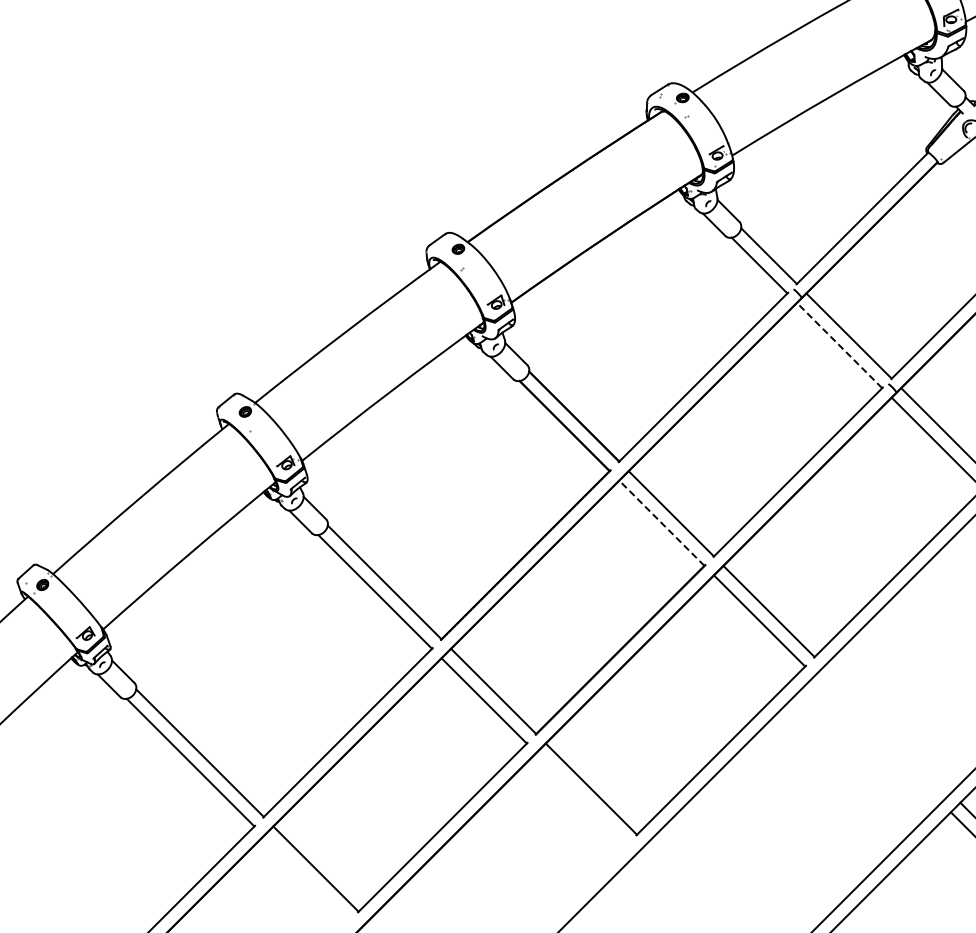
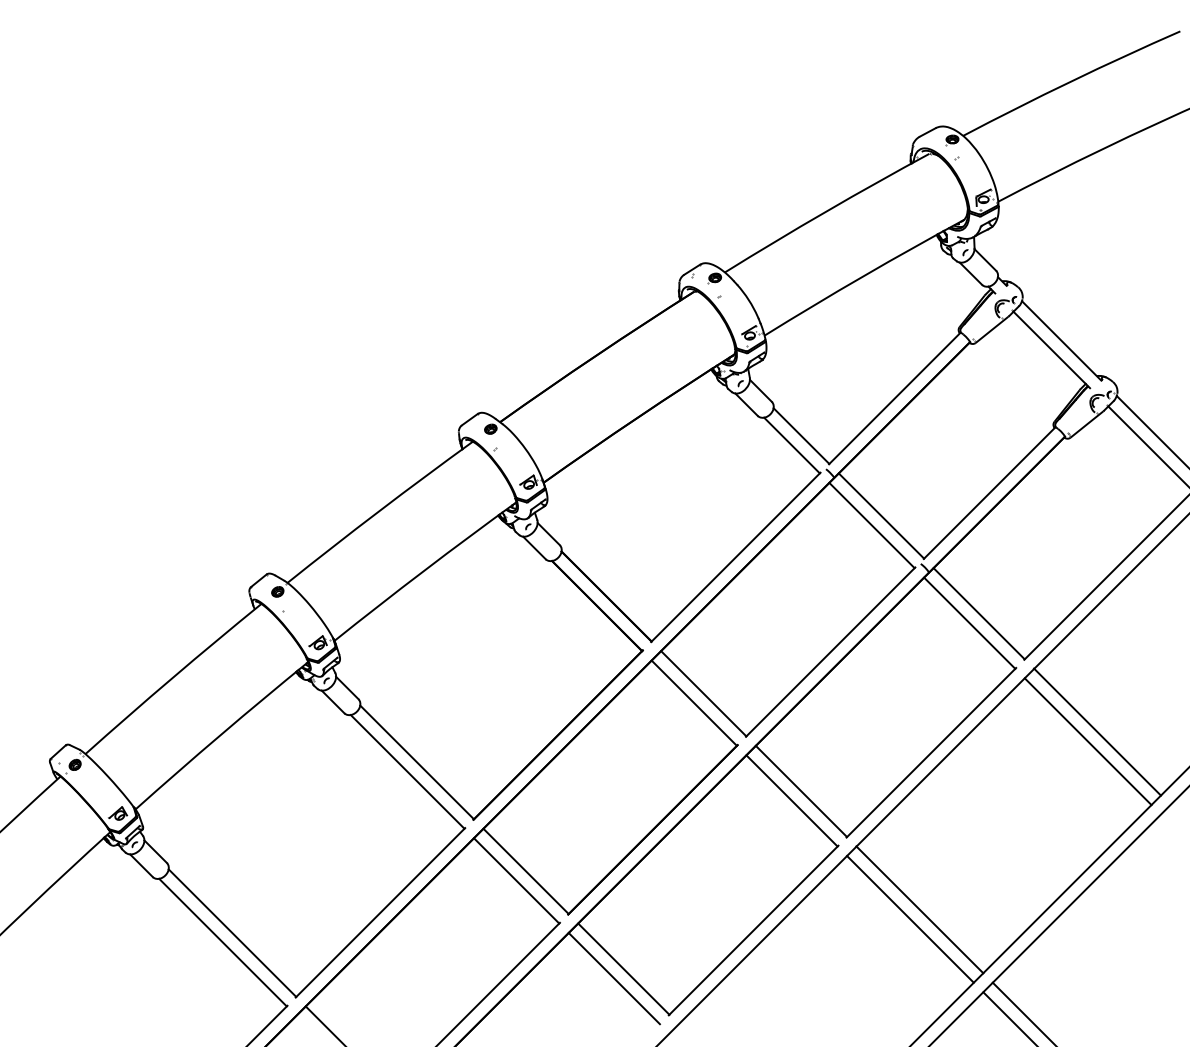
line: (839, 345) -> (871, 525), dashed -> solid
line: (661, 522) -> (693, 702), dashed -> solid
line: (887, 729) -> (919, 909), added
line: (878, 739) -> (910, 919), added
line: (581, 798) -> (613, 978), added

